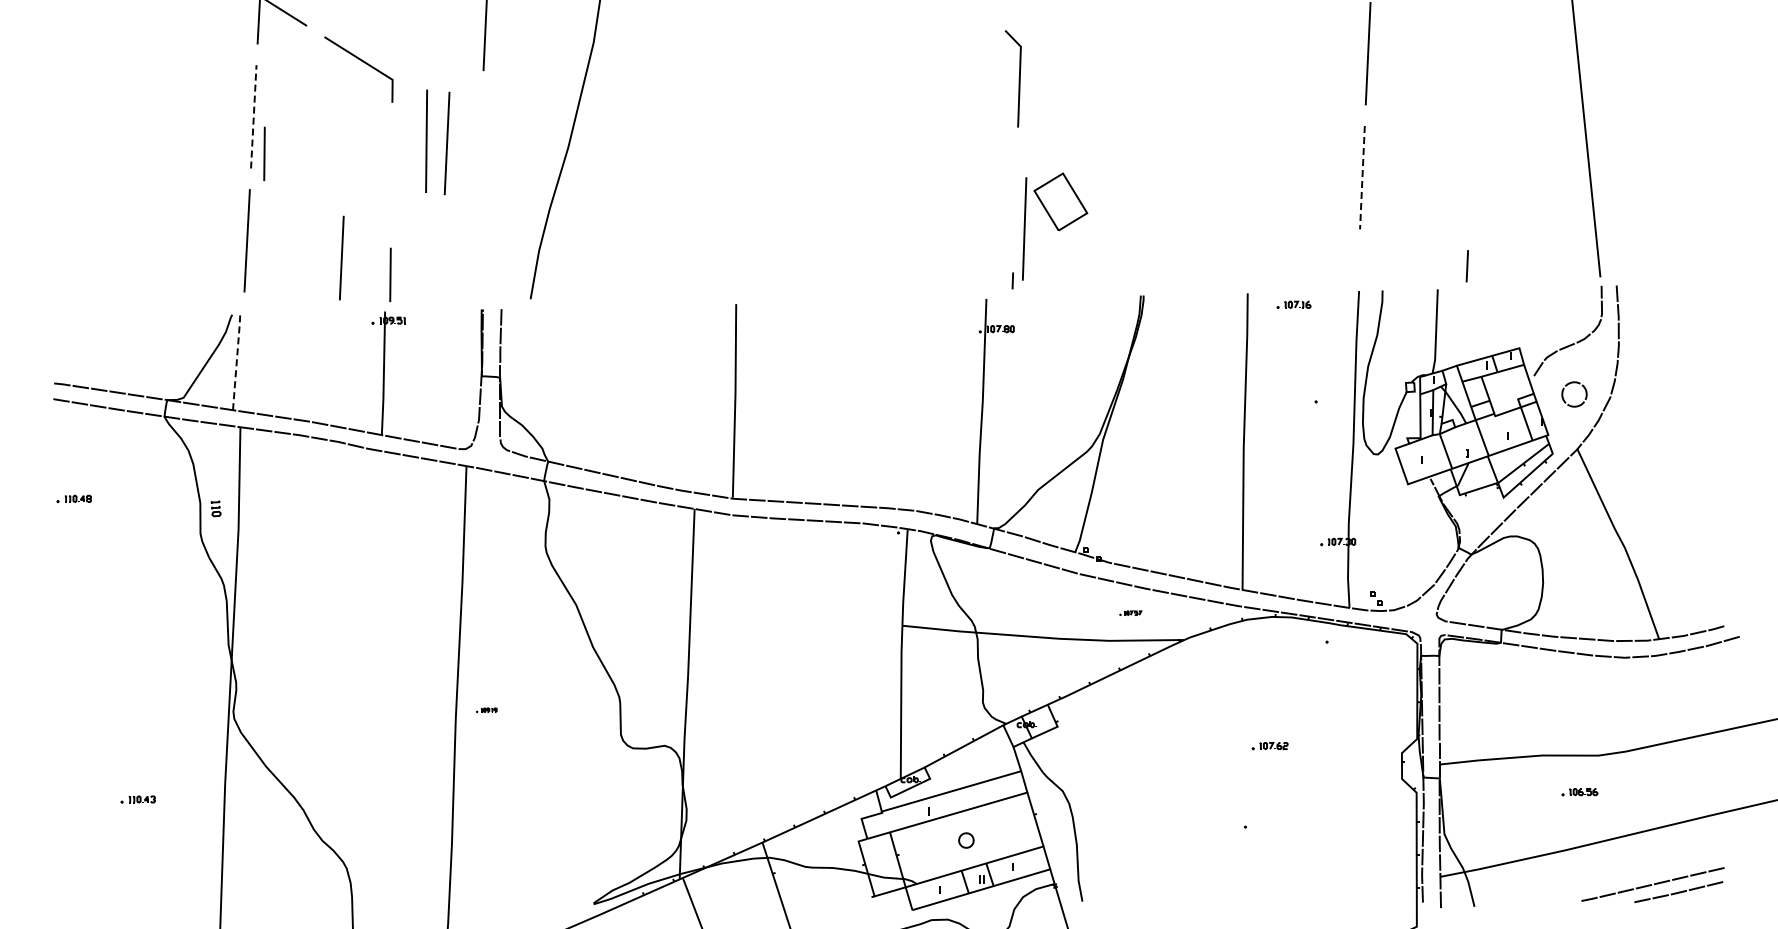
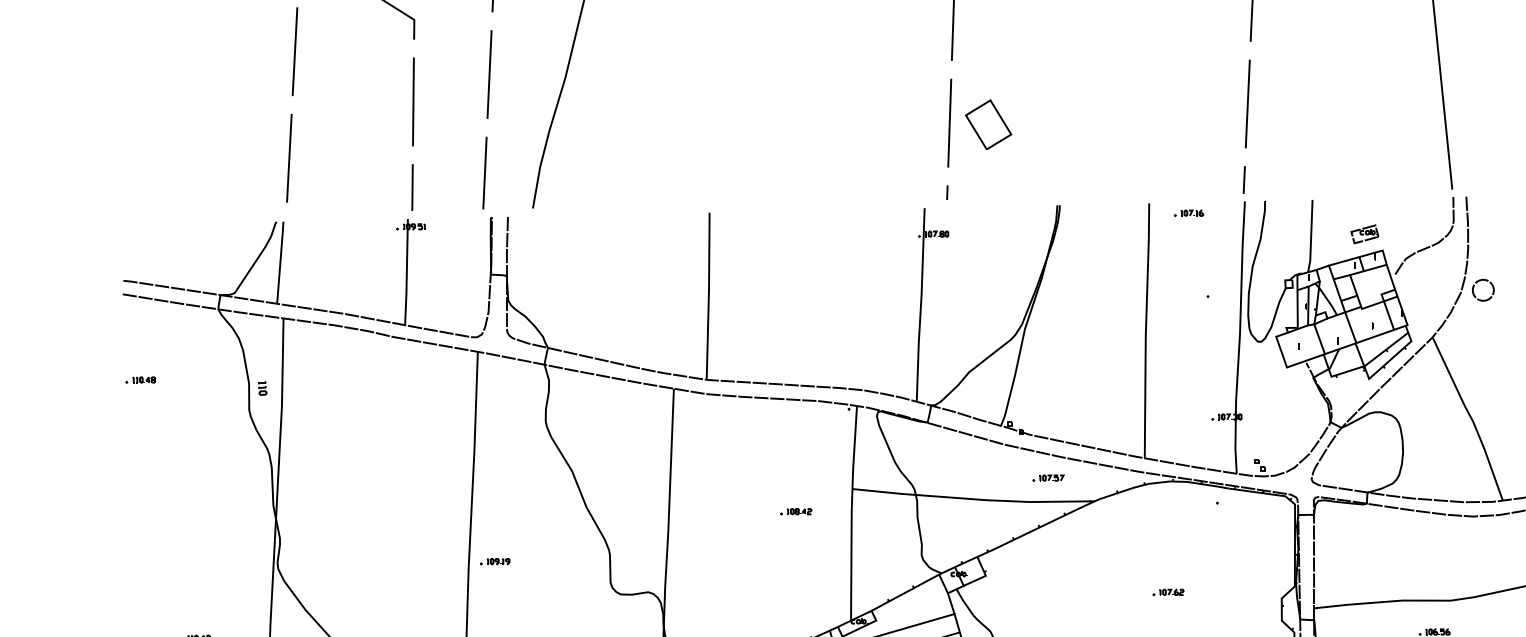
line: (253, 116) -> (294, 51), dashed -> solid
line: (426, 140) -> (413, 101), moved
line: (446, 143) -> (489, 74), moved
line: (264, 153) -> (304, 83), removed
line: (1362, 177) -> (1247, 103), dashed -> solid
line: (1024, 228) -> (949, 122), moved
line: (341, 257) -> (484, 172), moved
line: (1466, 266) -> (1243, 180), moved
part: (1498, 329) -> (1364, 234), added
line: (236, 361) -> (280, 261), dashed -> solid
part: (1574, 383) -> (1483, 280), moved
part: (1130, 613) -> (1048, 478), size x1.67
part: (836, 652) -> (795, 512), added
part: (486, 710) -> (495, 561), size x1.67

